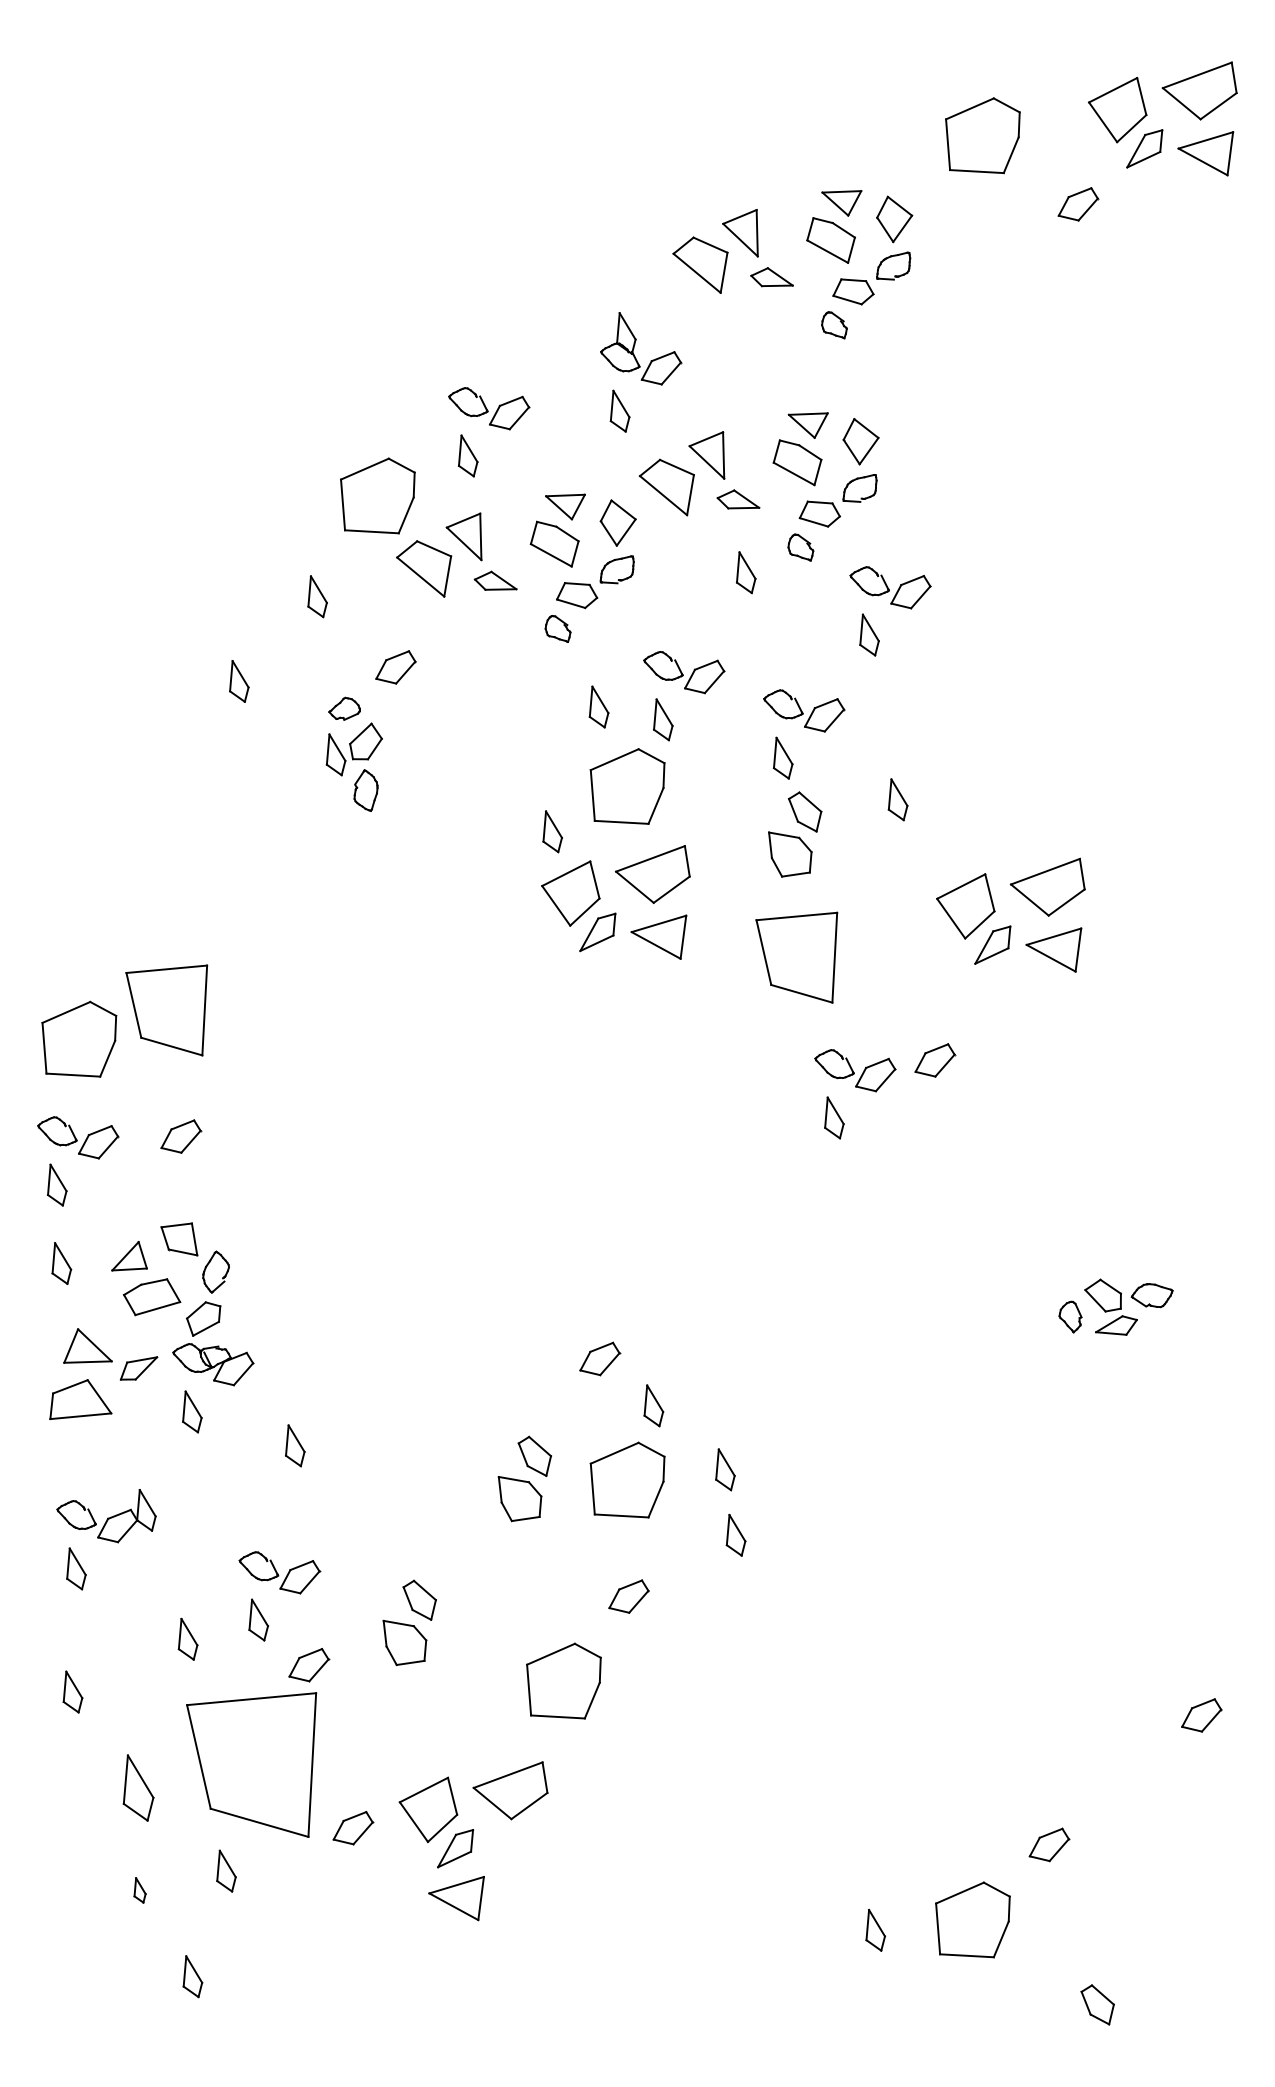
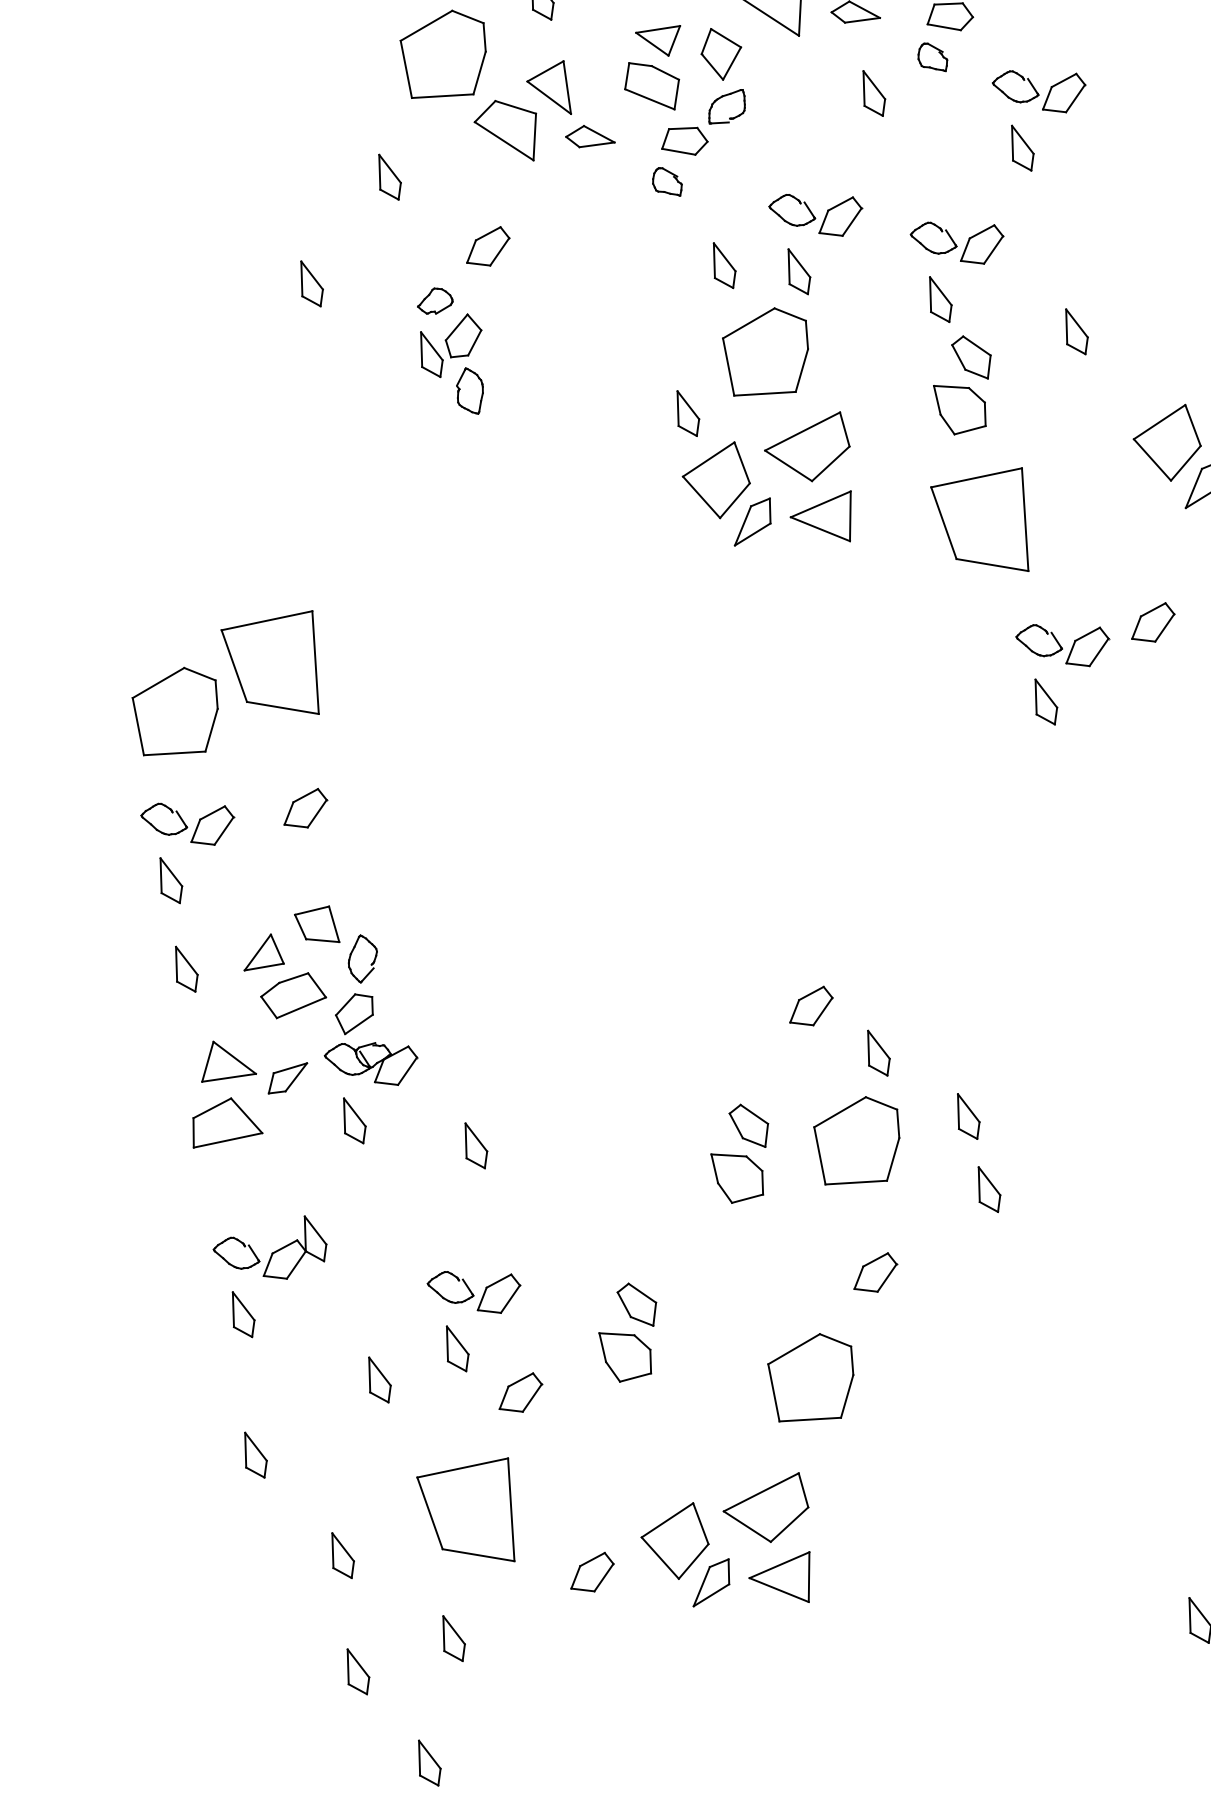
part: (251, 1765) -> (468, 1515), size x0.62
part: (138, 1787) -> (342, 1555), size x0.62
part: (139, 1890) -> (357, 1672), size x1.67
part: (456, 1898) -> (781, 1580), moved

